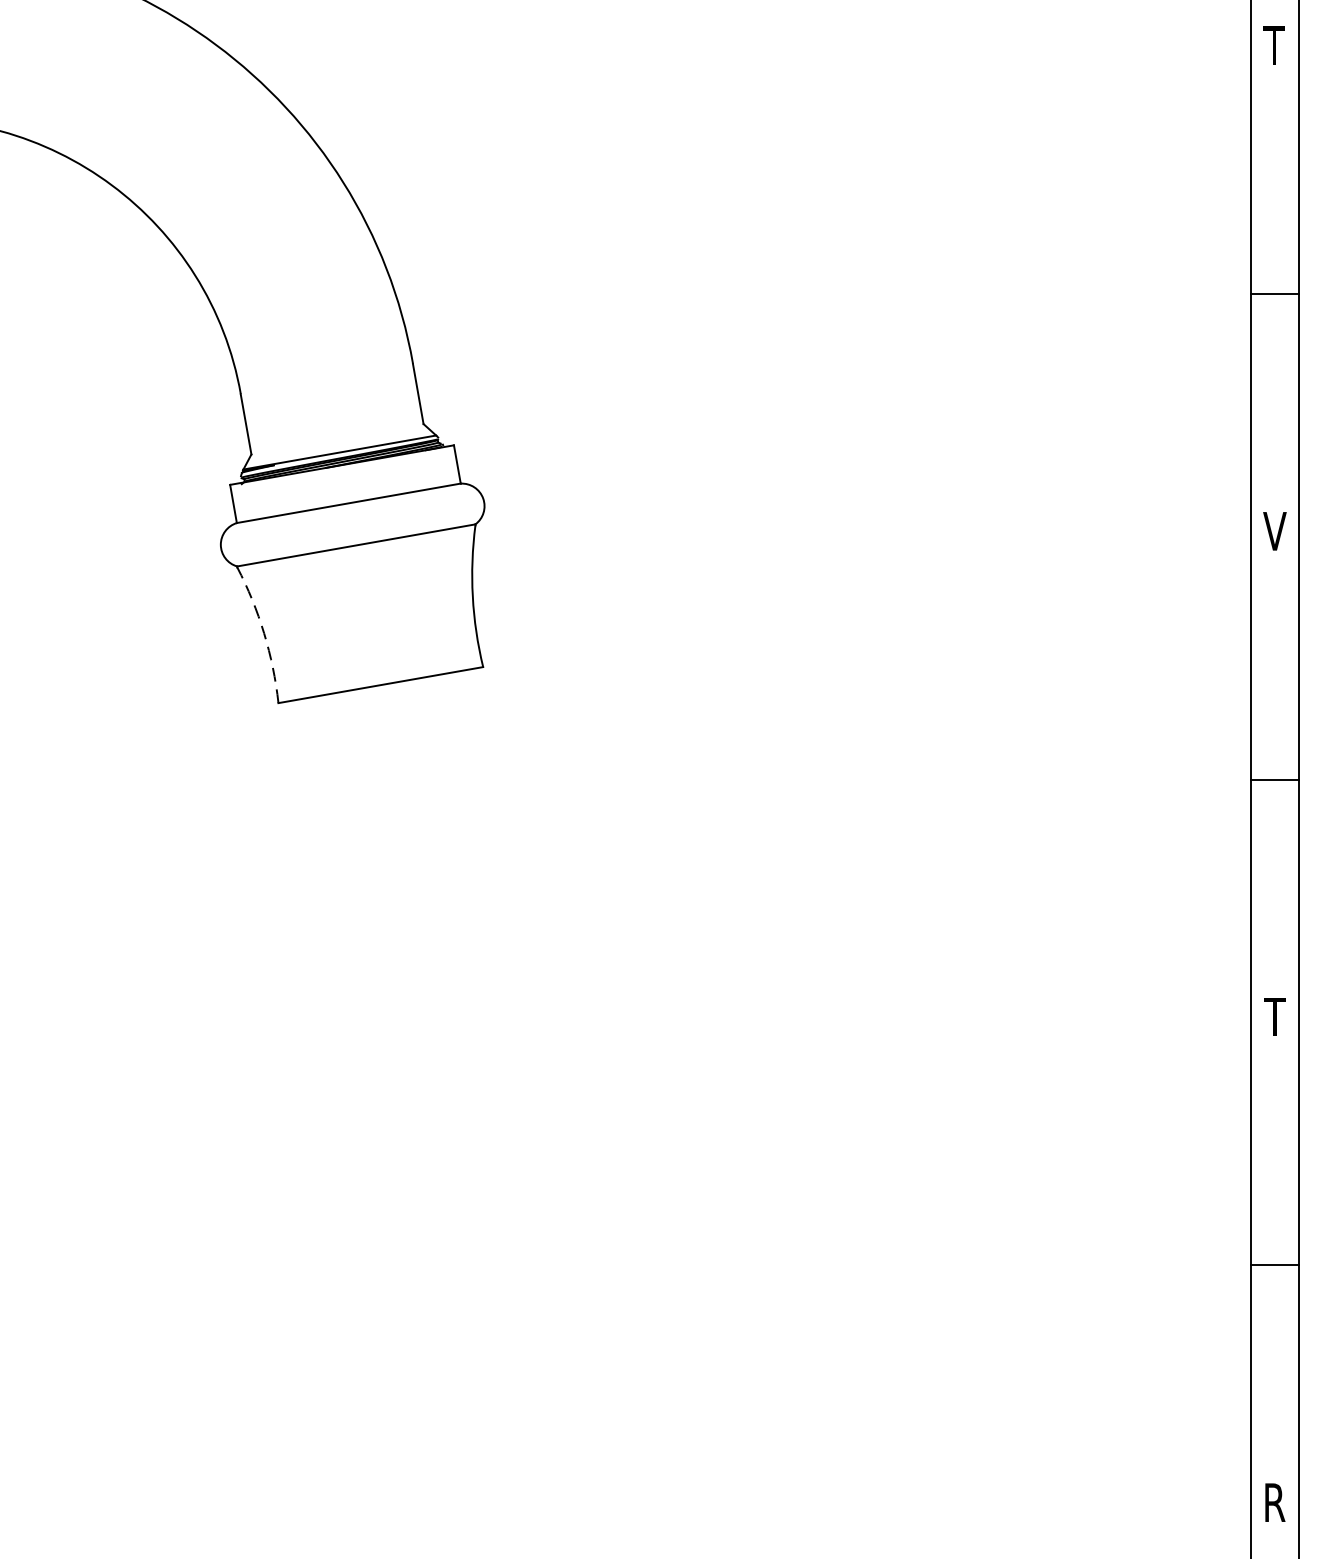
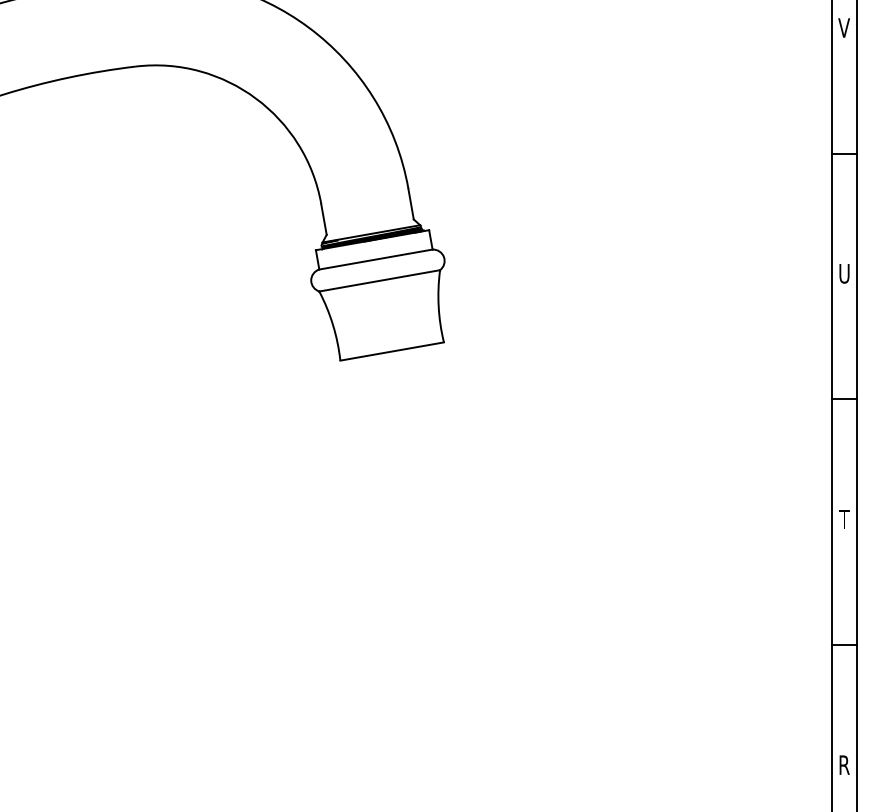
text: (1272, 44) -> (843, 27), T -> V
text: (1274, 530) -> (844, 273), V -> U
arc: (264, 633) -> (333, 325), dashed -> solid

